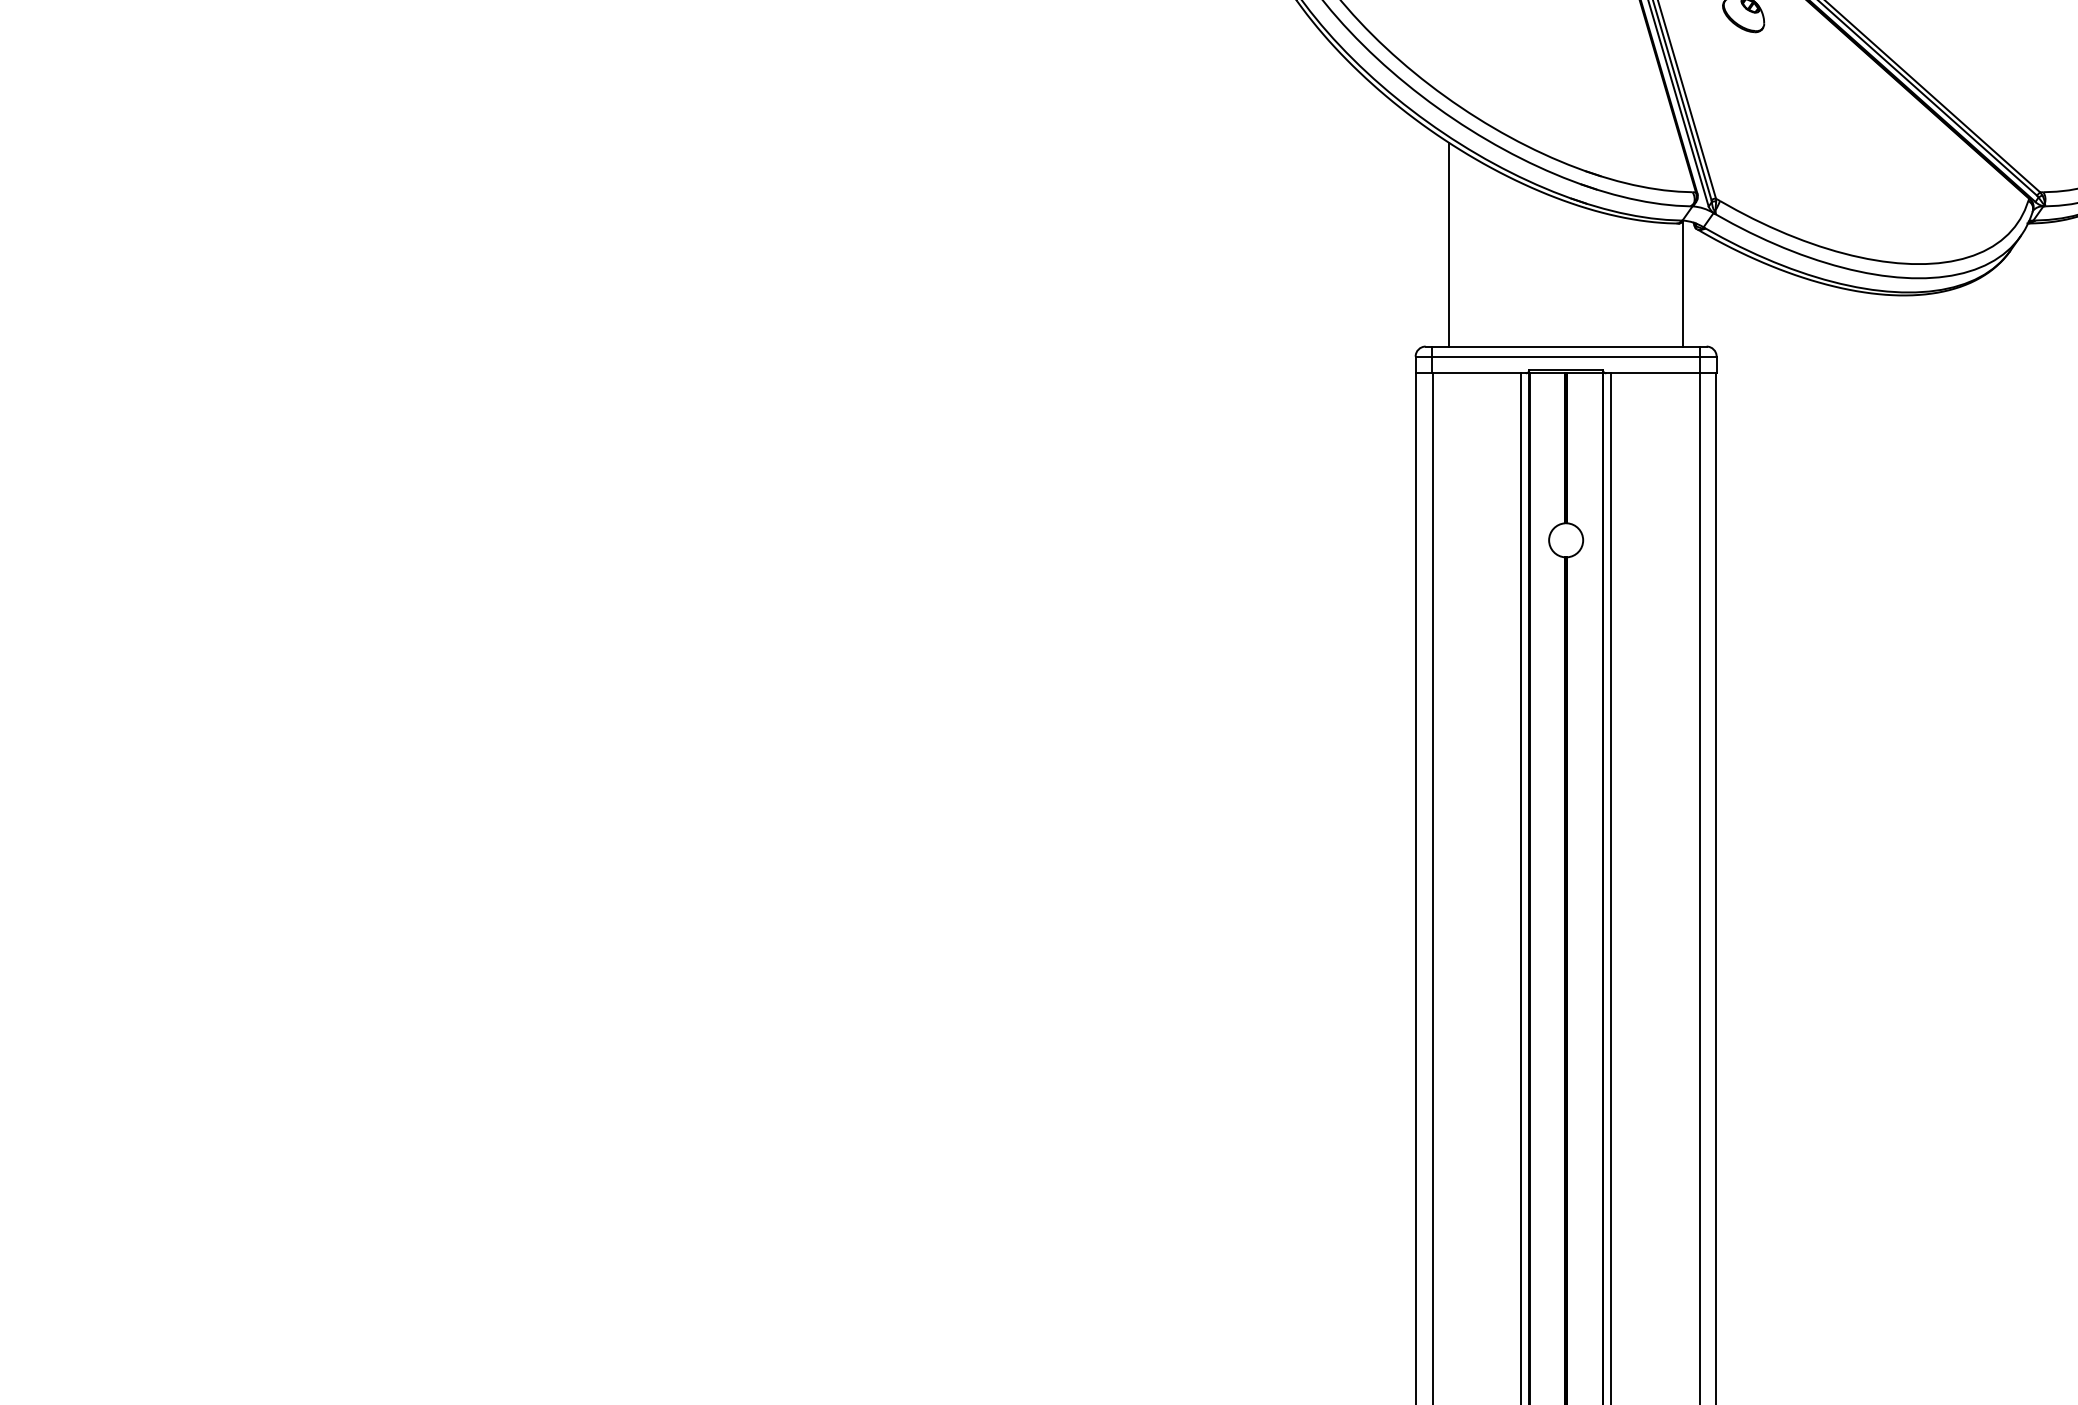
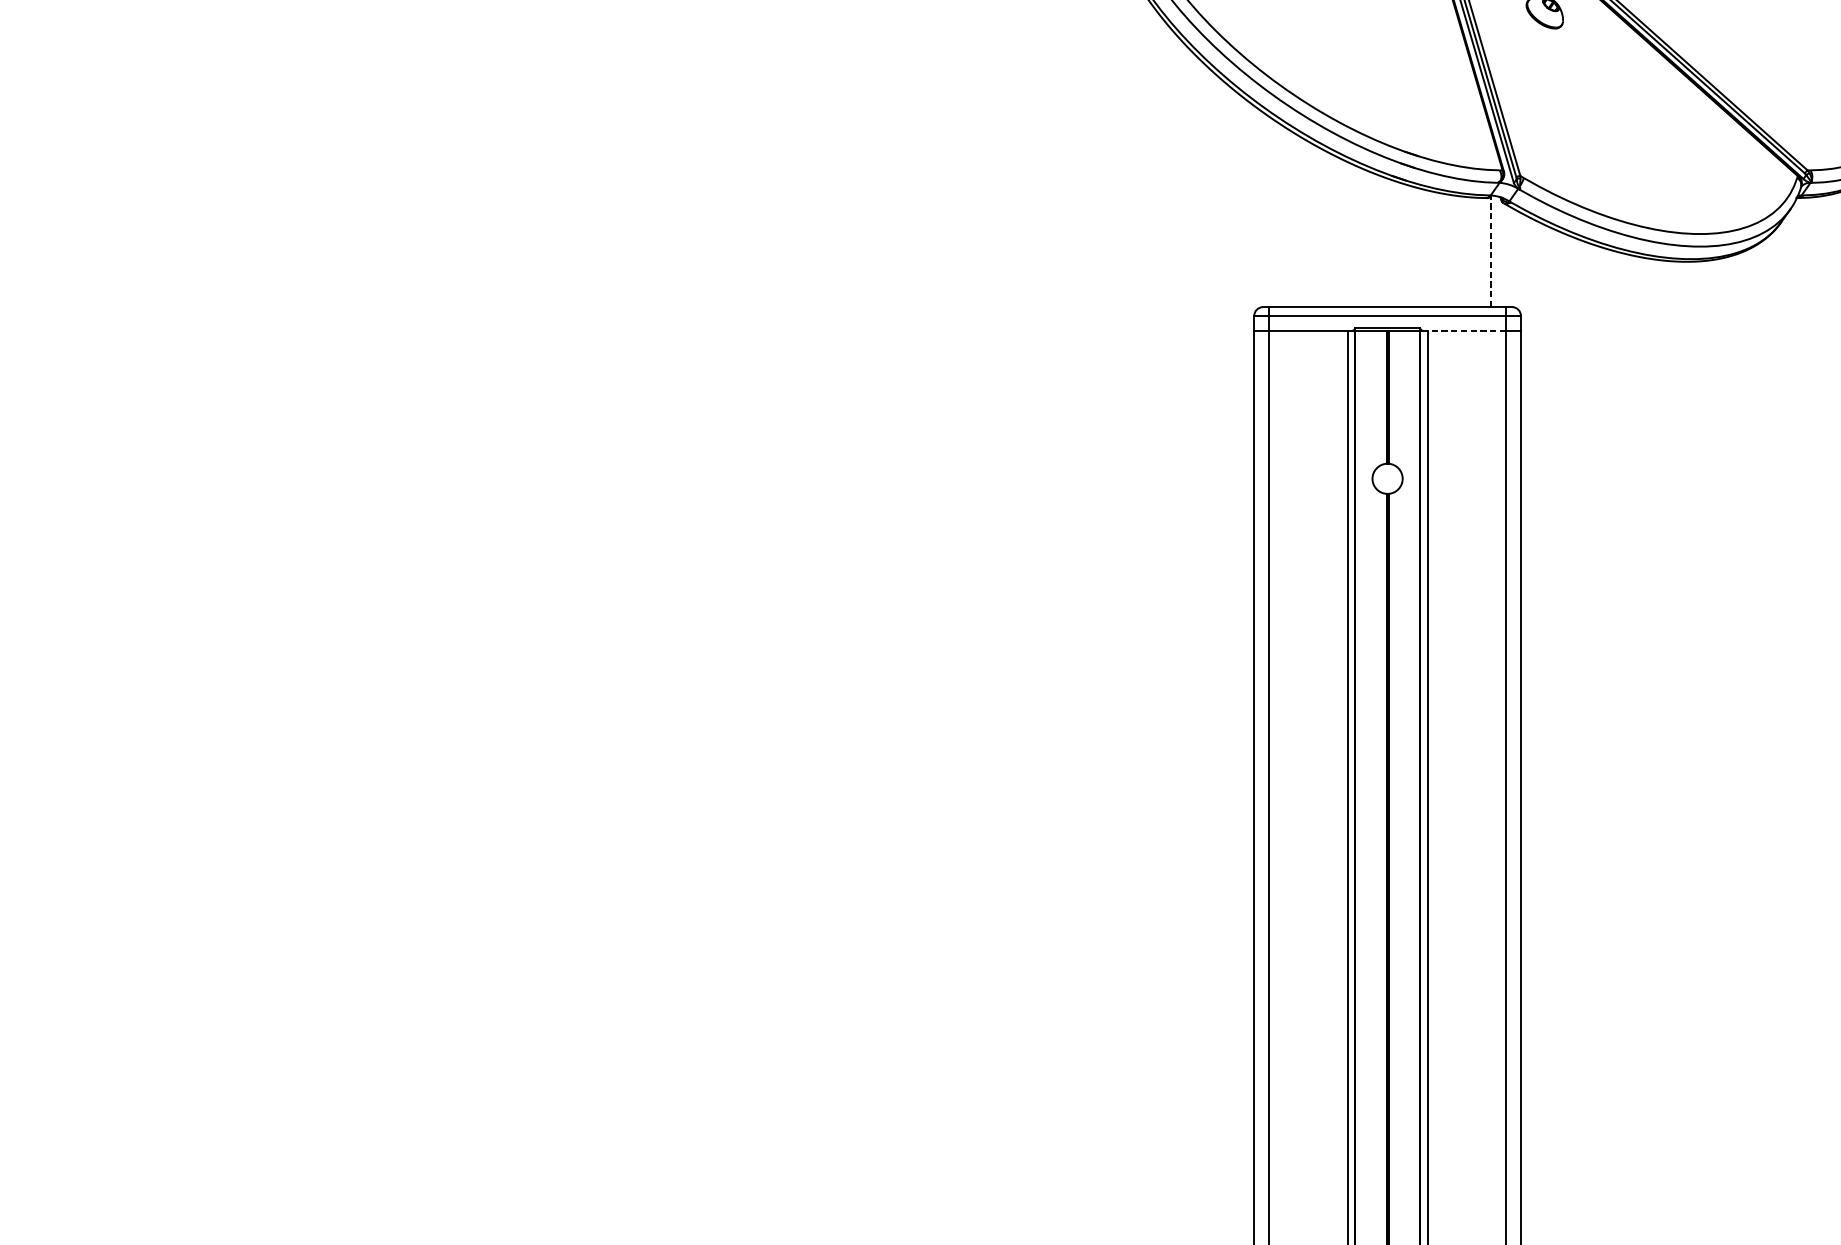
line: (1449, 244) -> (1284, 216), removed
line: (1683, 283) -> (1491, 251), solid -> dashed
line: (1653, 373) -> (1465, 330), solid -> dashed

